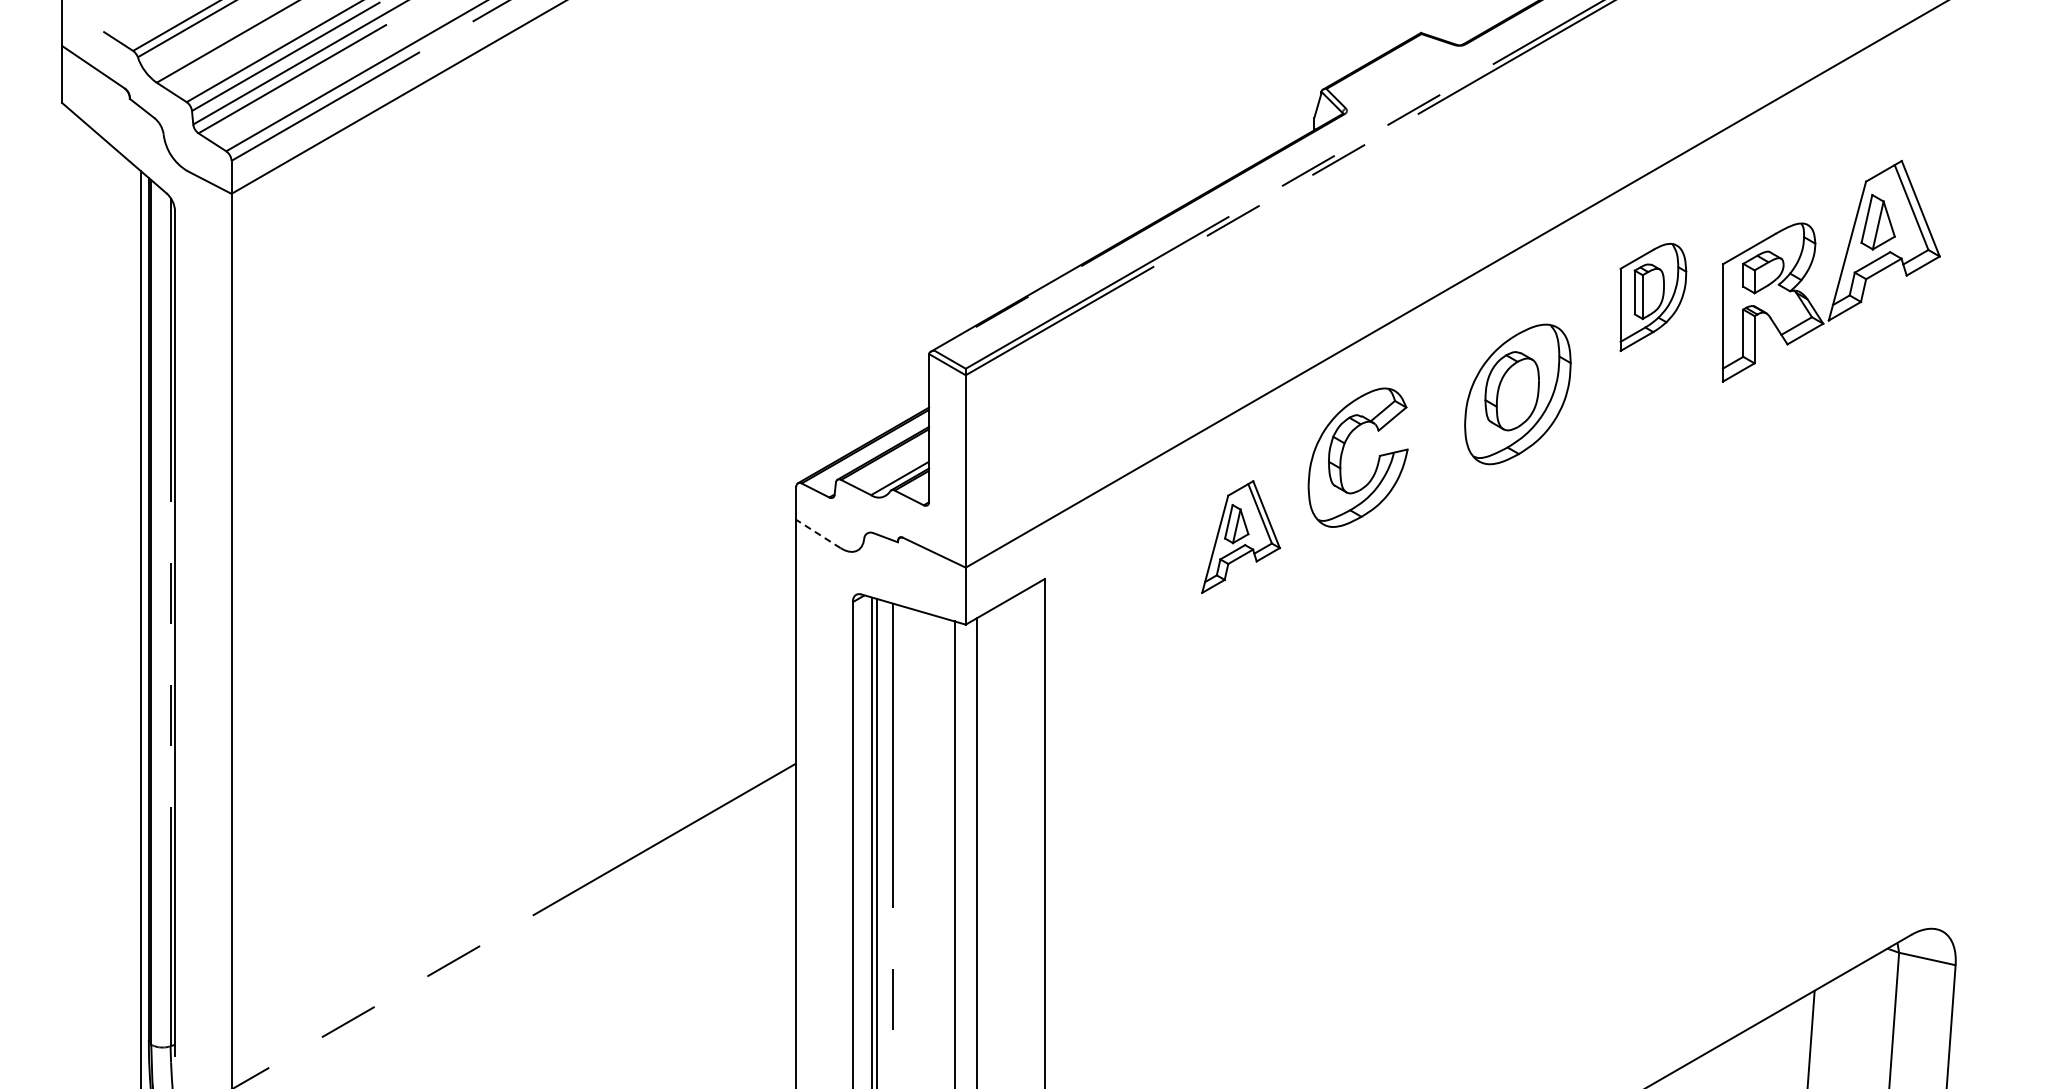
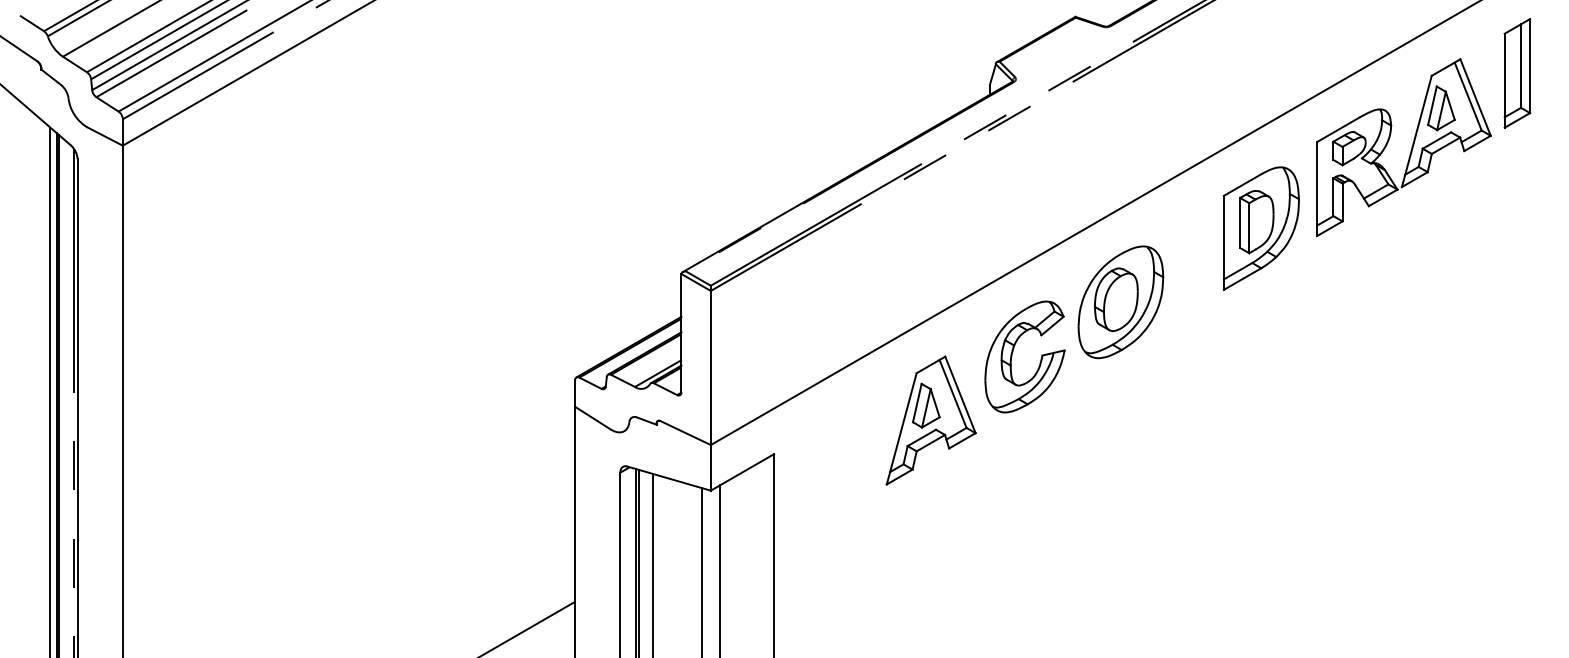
part: (1972, 103) -> (1516, 73), added
part: (1840, 272) -> (1411, 148), moved
part: (1653, 297) -> (1261, 228), size x1.43
part: (1517, 394) -> (1120, 302), moved
line: (818, 533) -> (592, 417), dashed -> solid
part: (1240, 536) -> (930, 420), size x1.43

